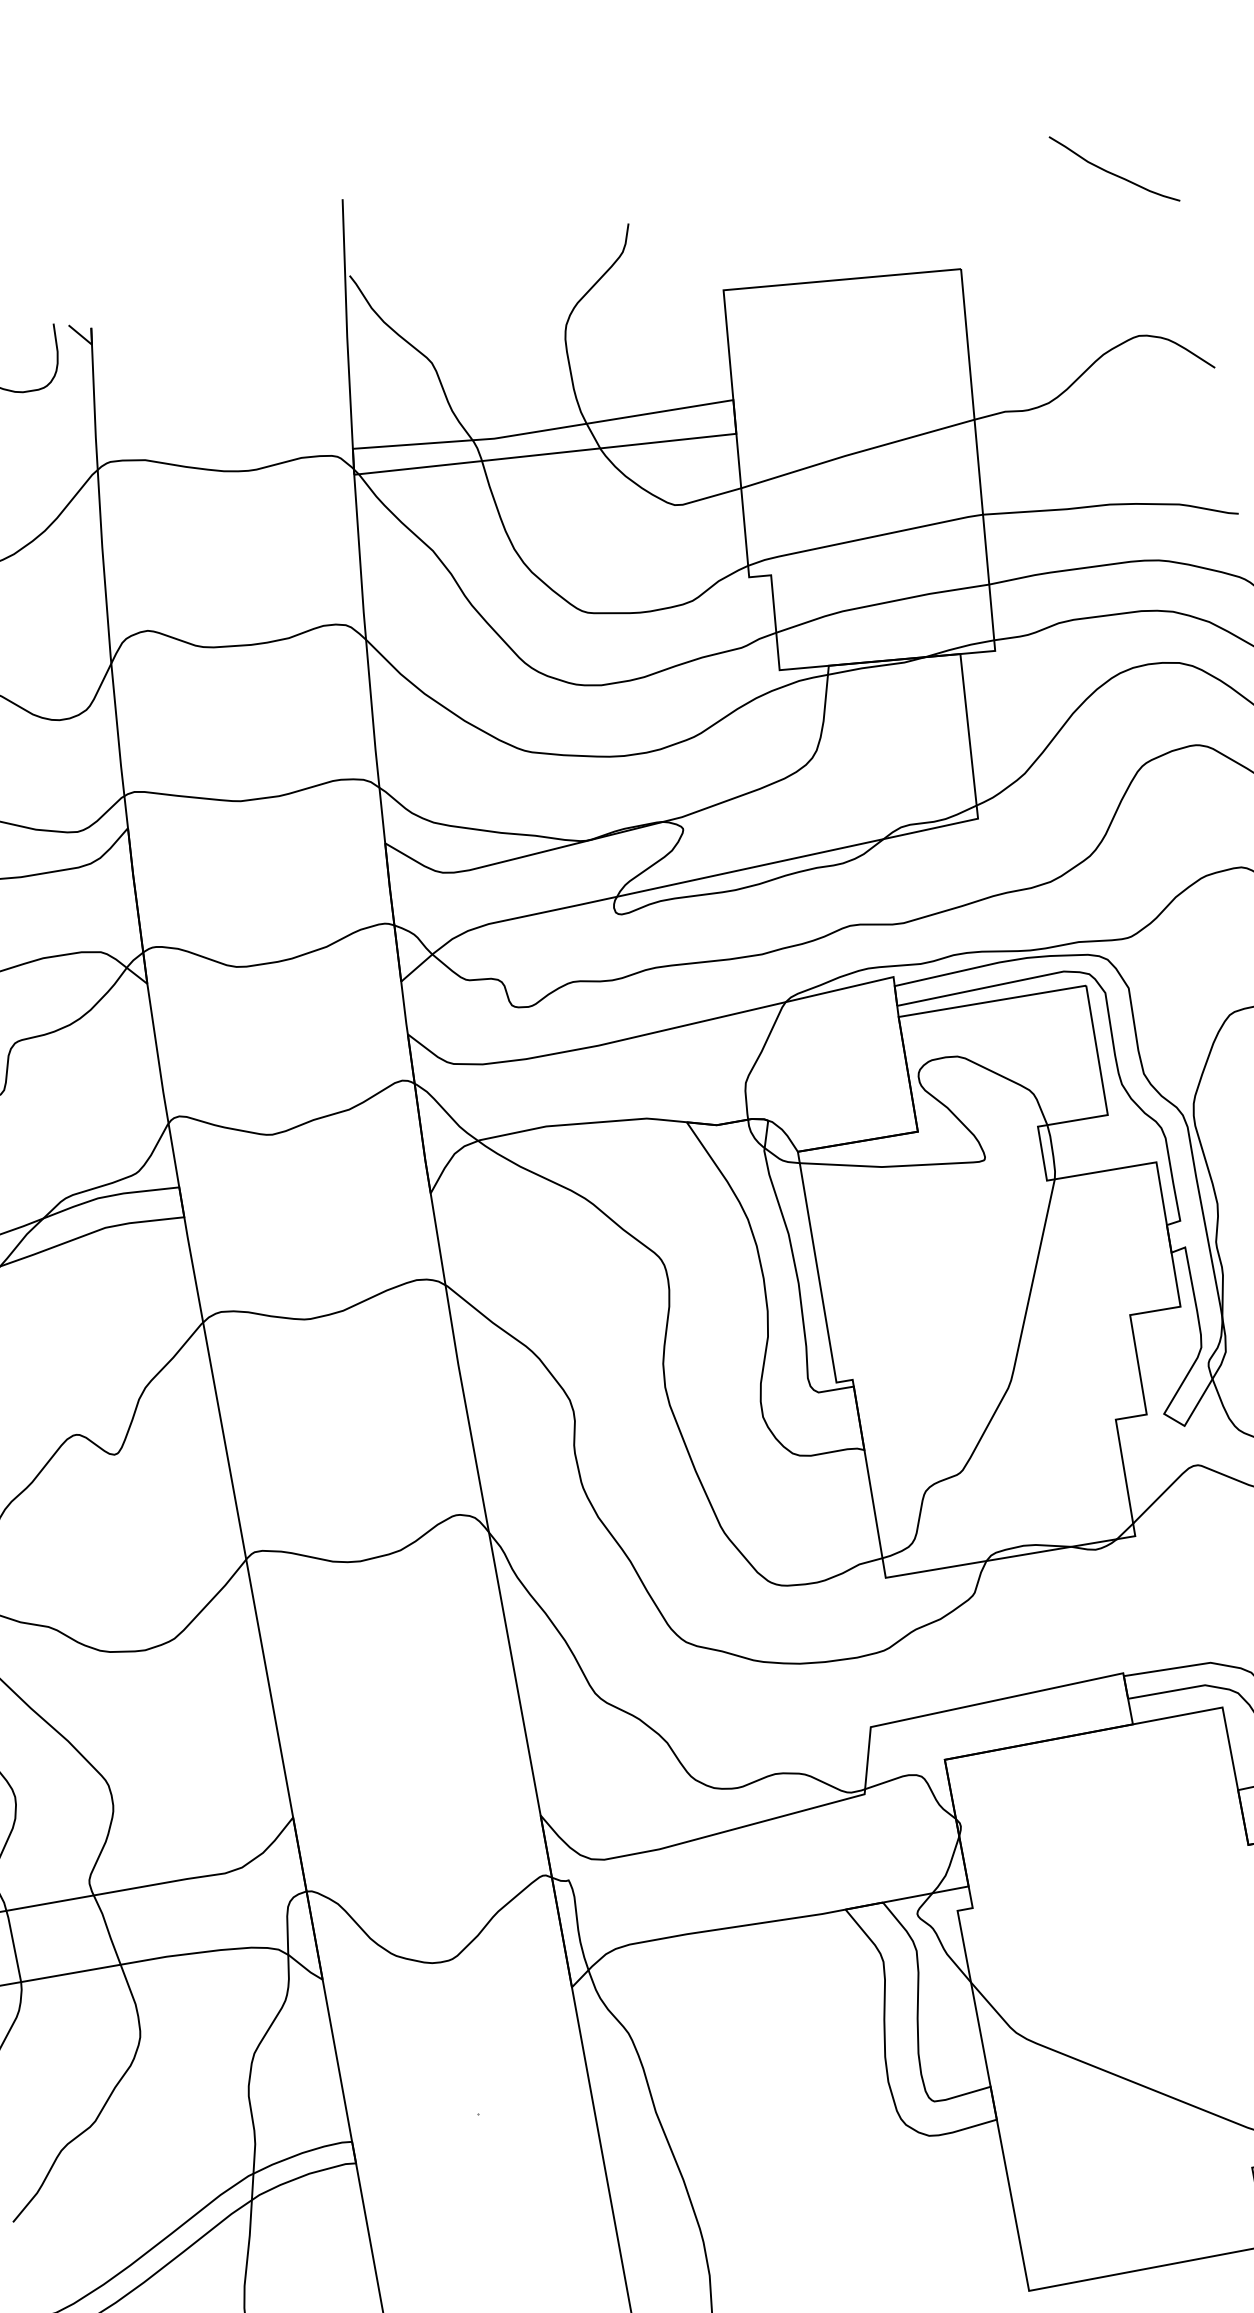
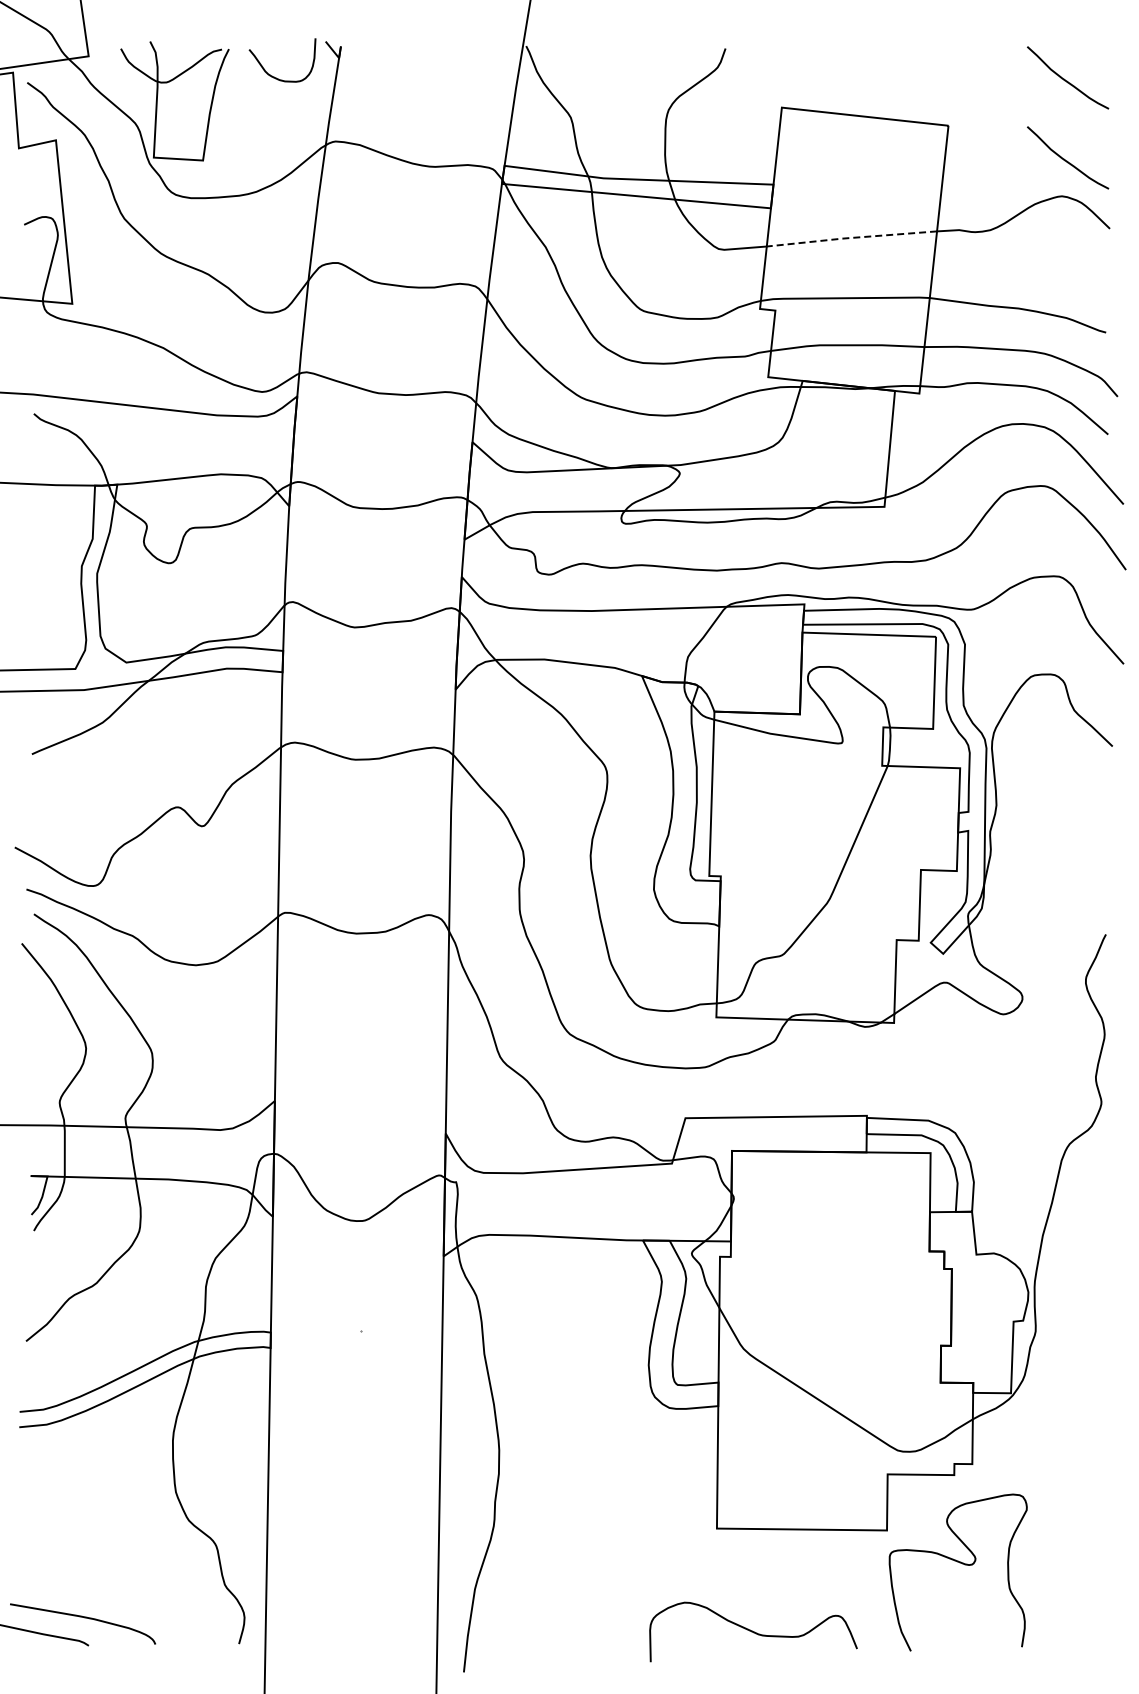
curve: (1136, 284) -> (1067, 160), added
line: (855, 453) -> (850, 238), solid -> dashed

